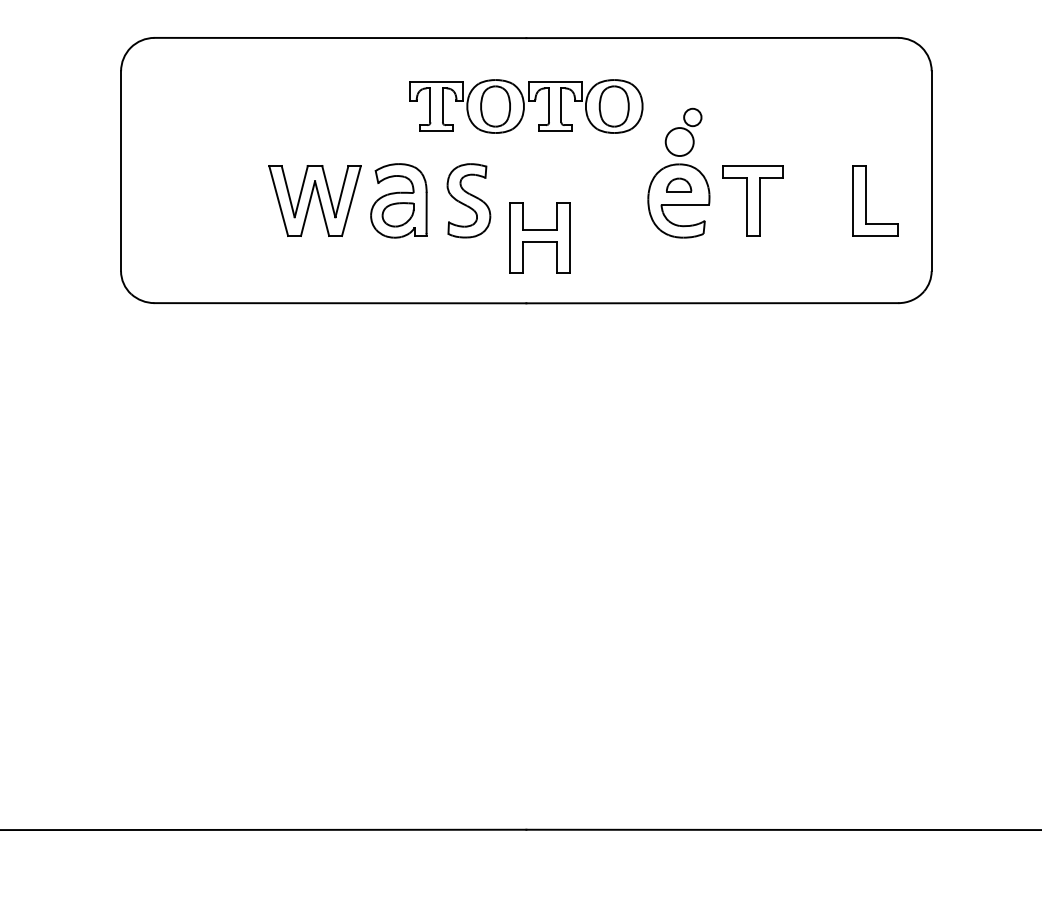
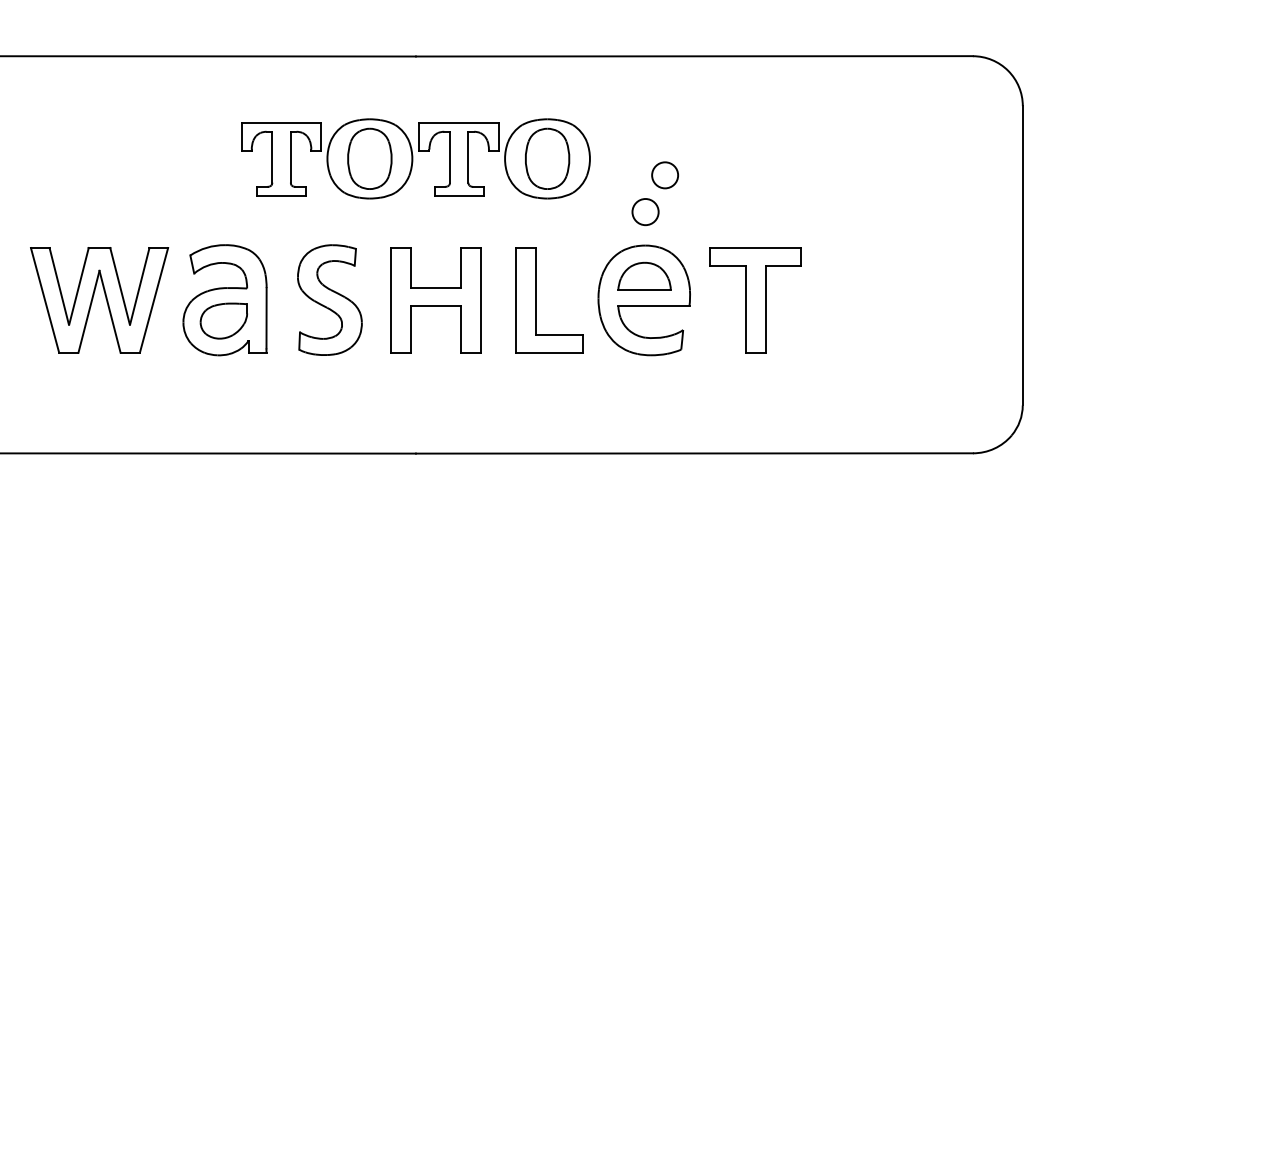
circle: (679, 141) -> (645, 211), size x0.62
part: (678, 184) -> (643, 275), size x1.43
part: (866, 200) -> (535, 299), moved
part: (539, 237) -> (435, 299), moved

